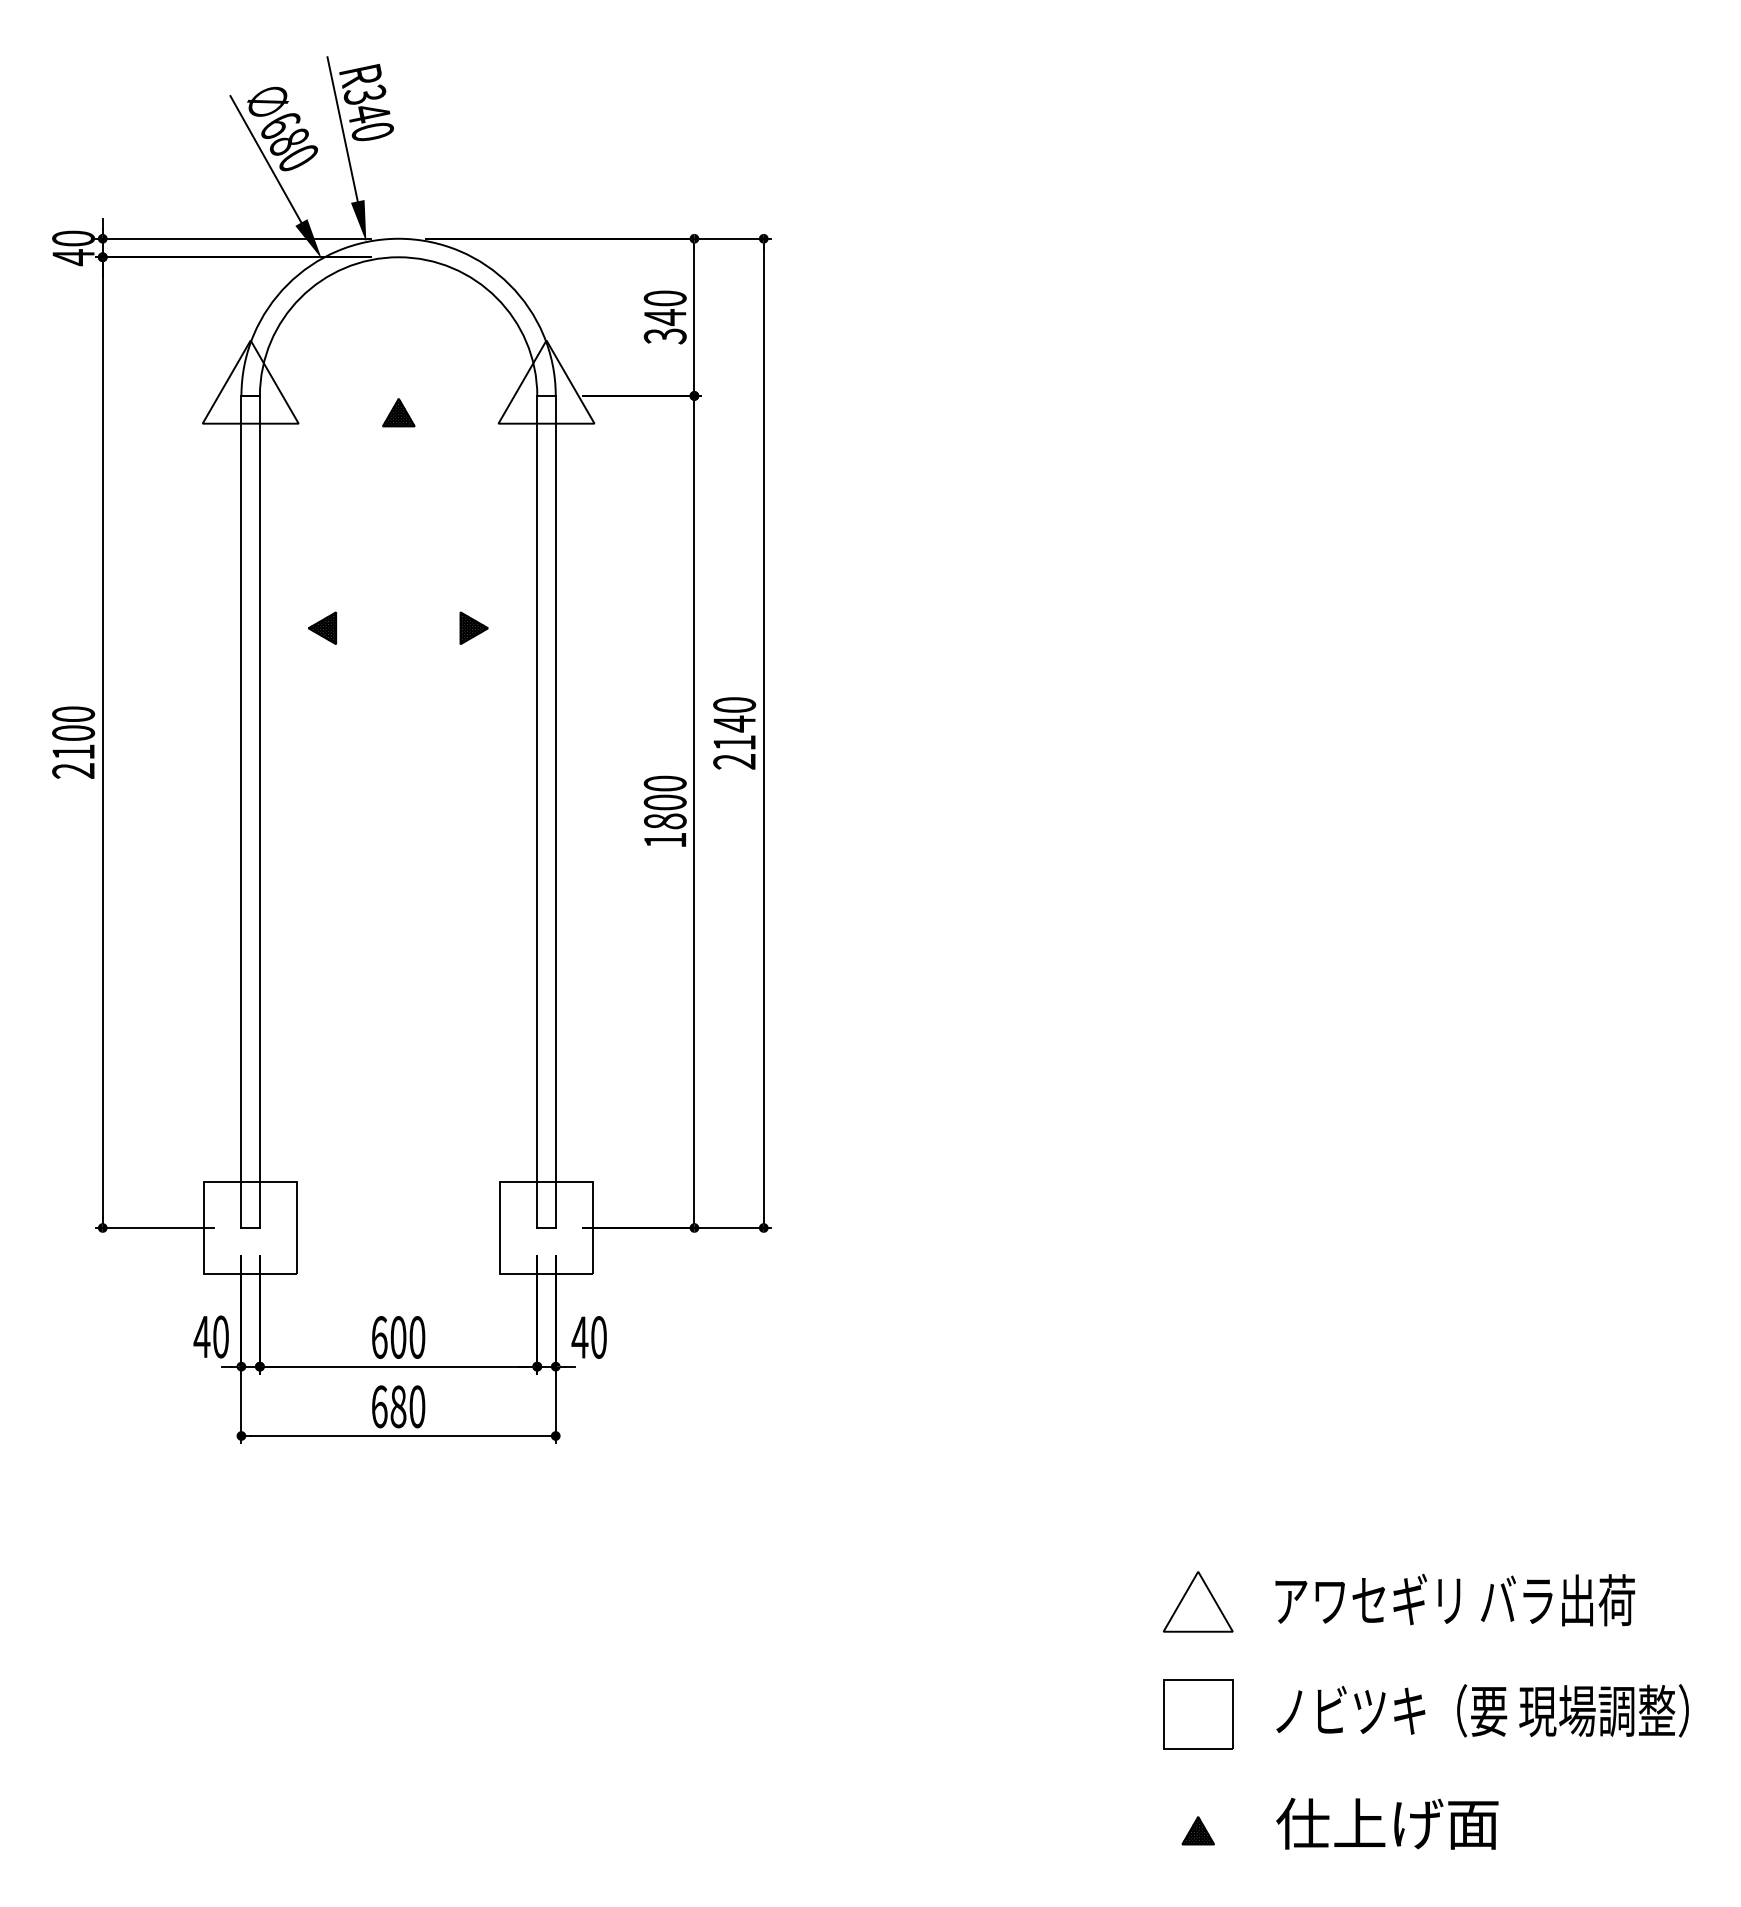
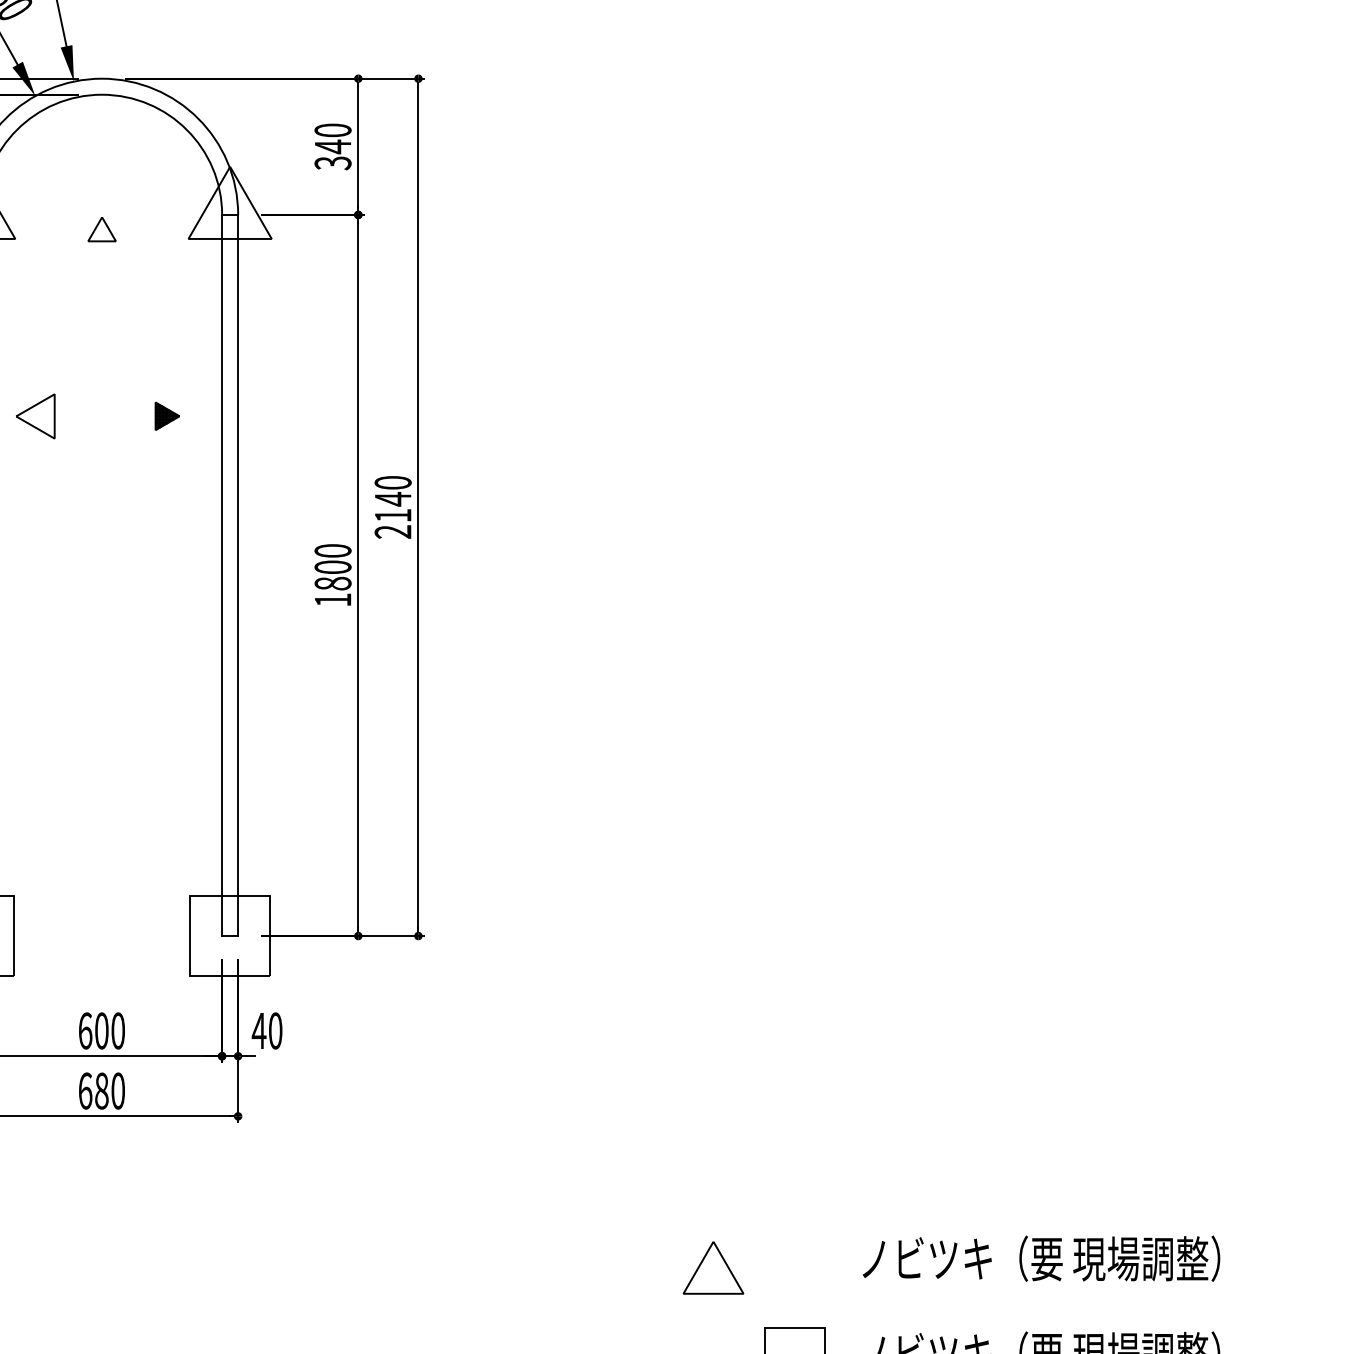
hatch: (398, 412) -> (101, 229), removed
part: (322, 627) -> (35, 415), size x1.6
text: (1481, 1599) -> (1040, 1258), アワセギリ バラ出荷 -> ノビツキ（要 現場調整）
part: (1198, 1601) -> (713, 1267), moved

